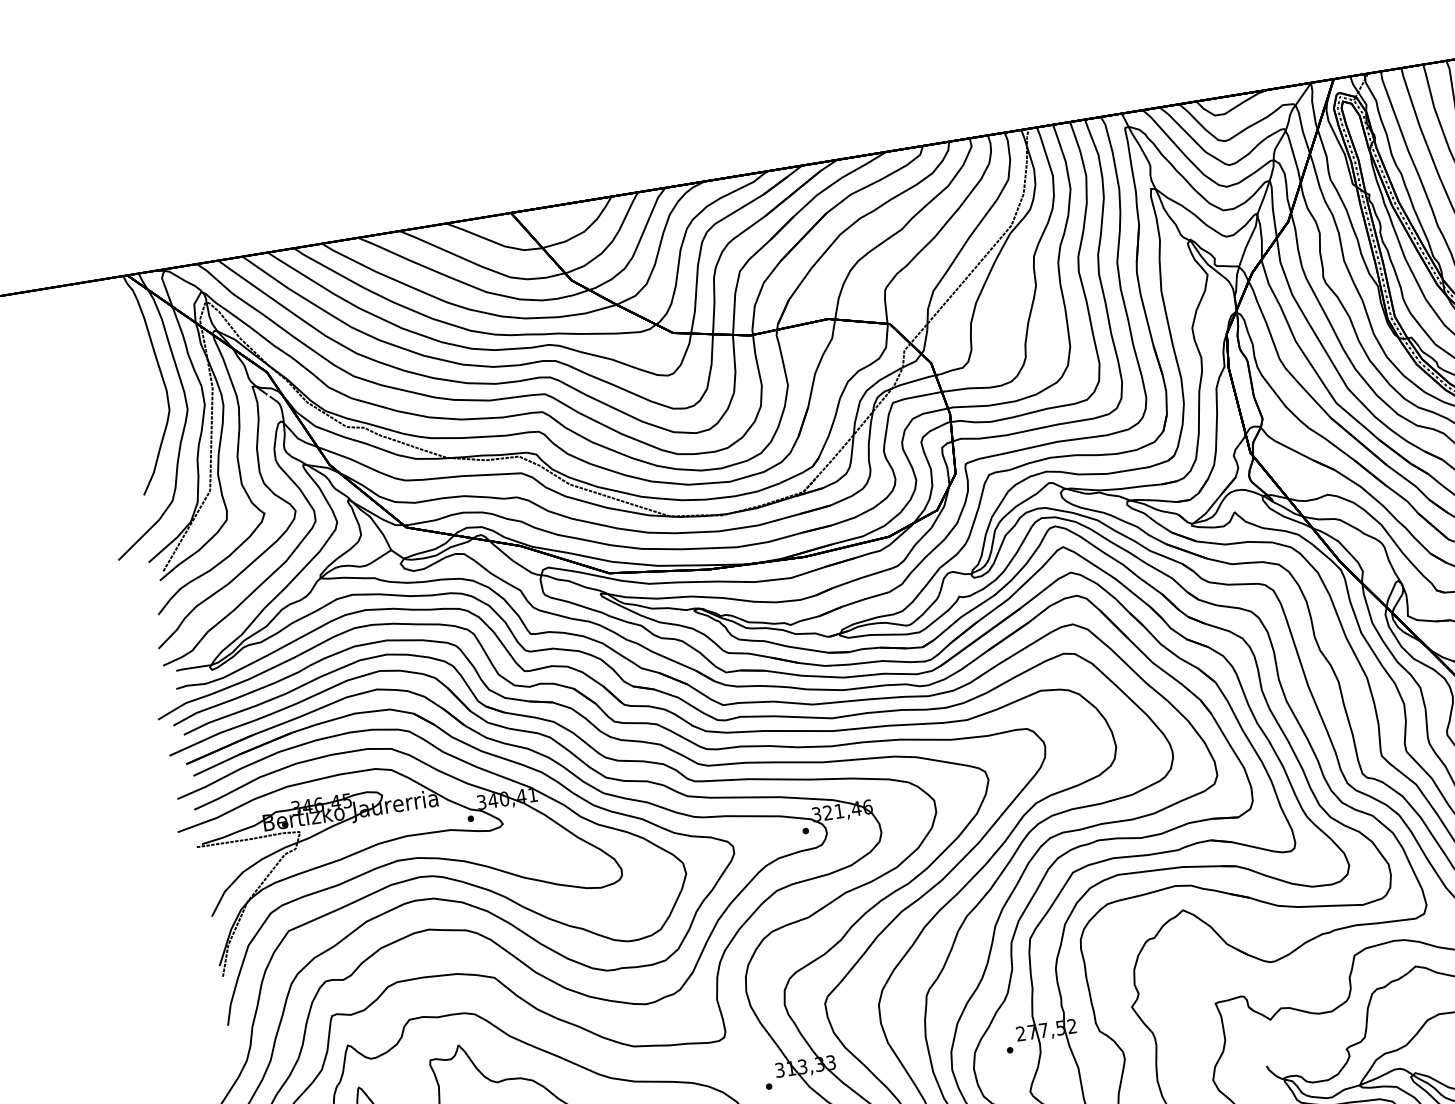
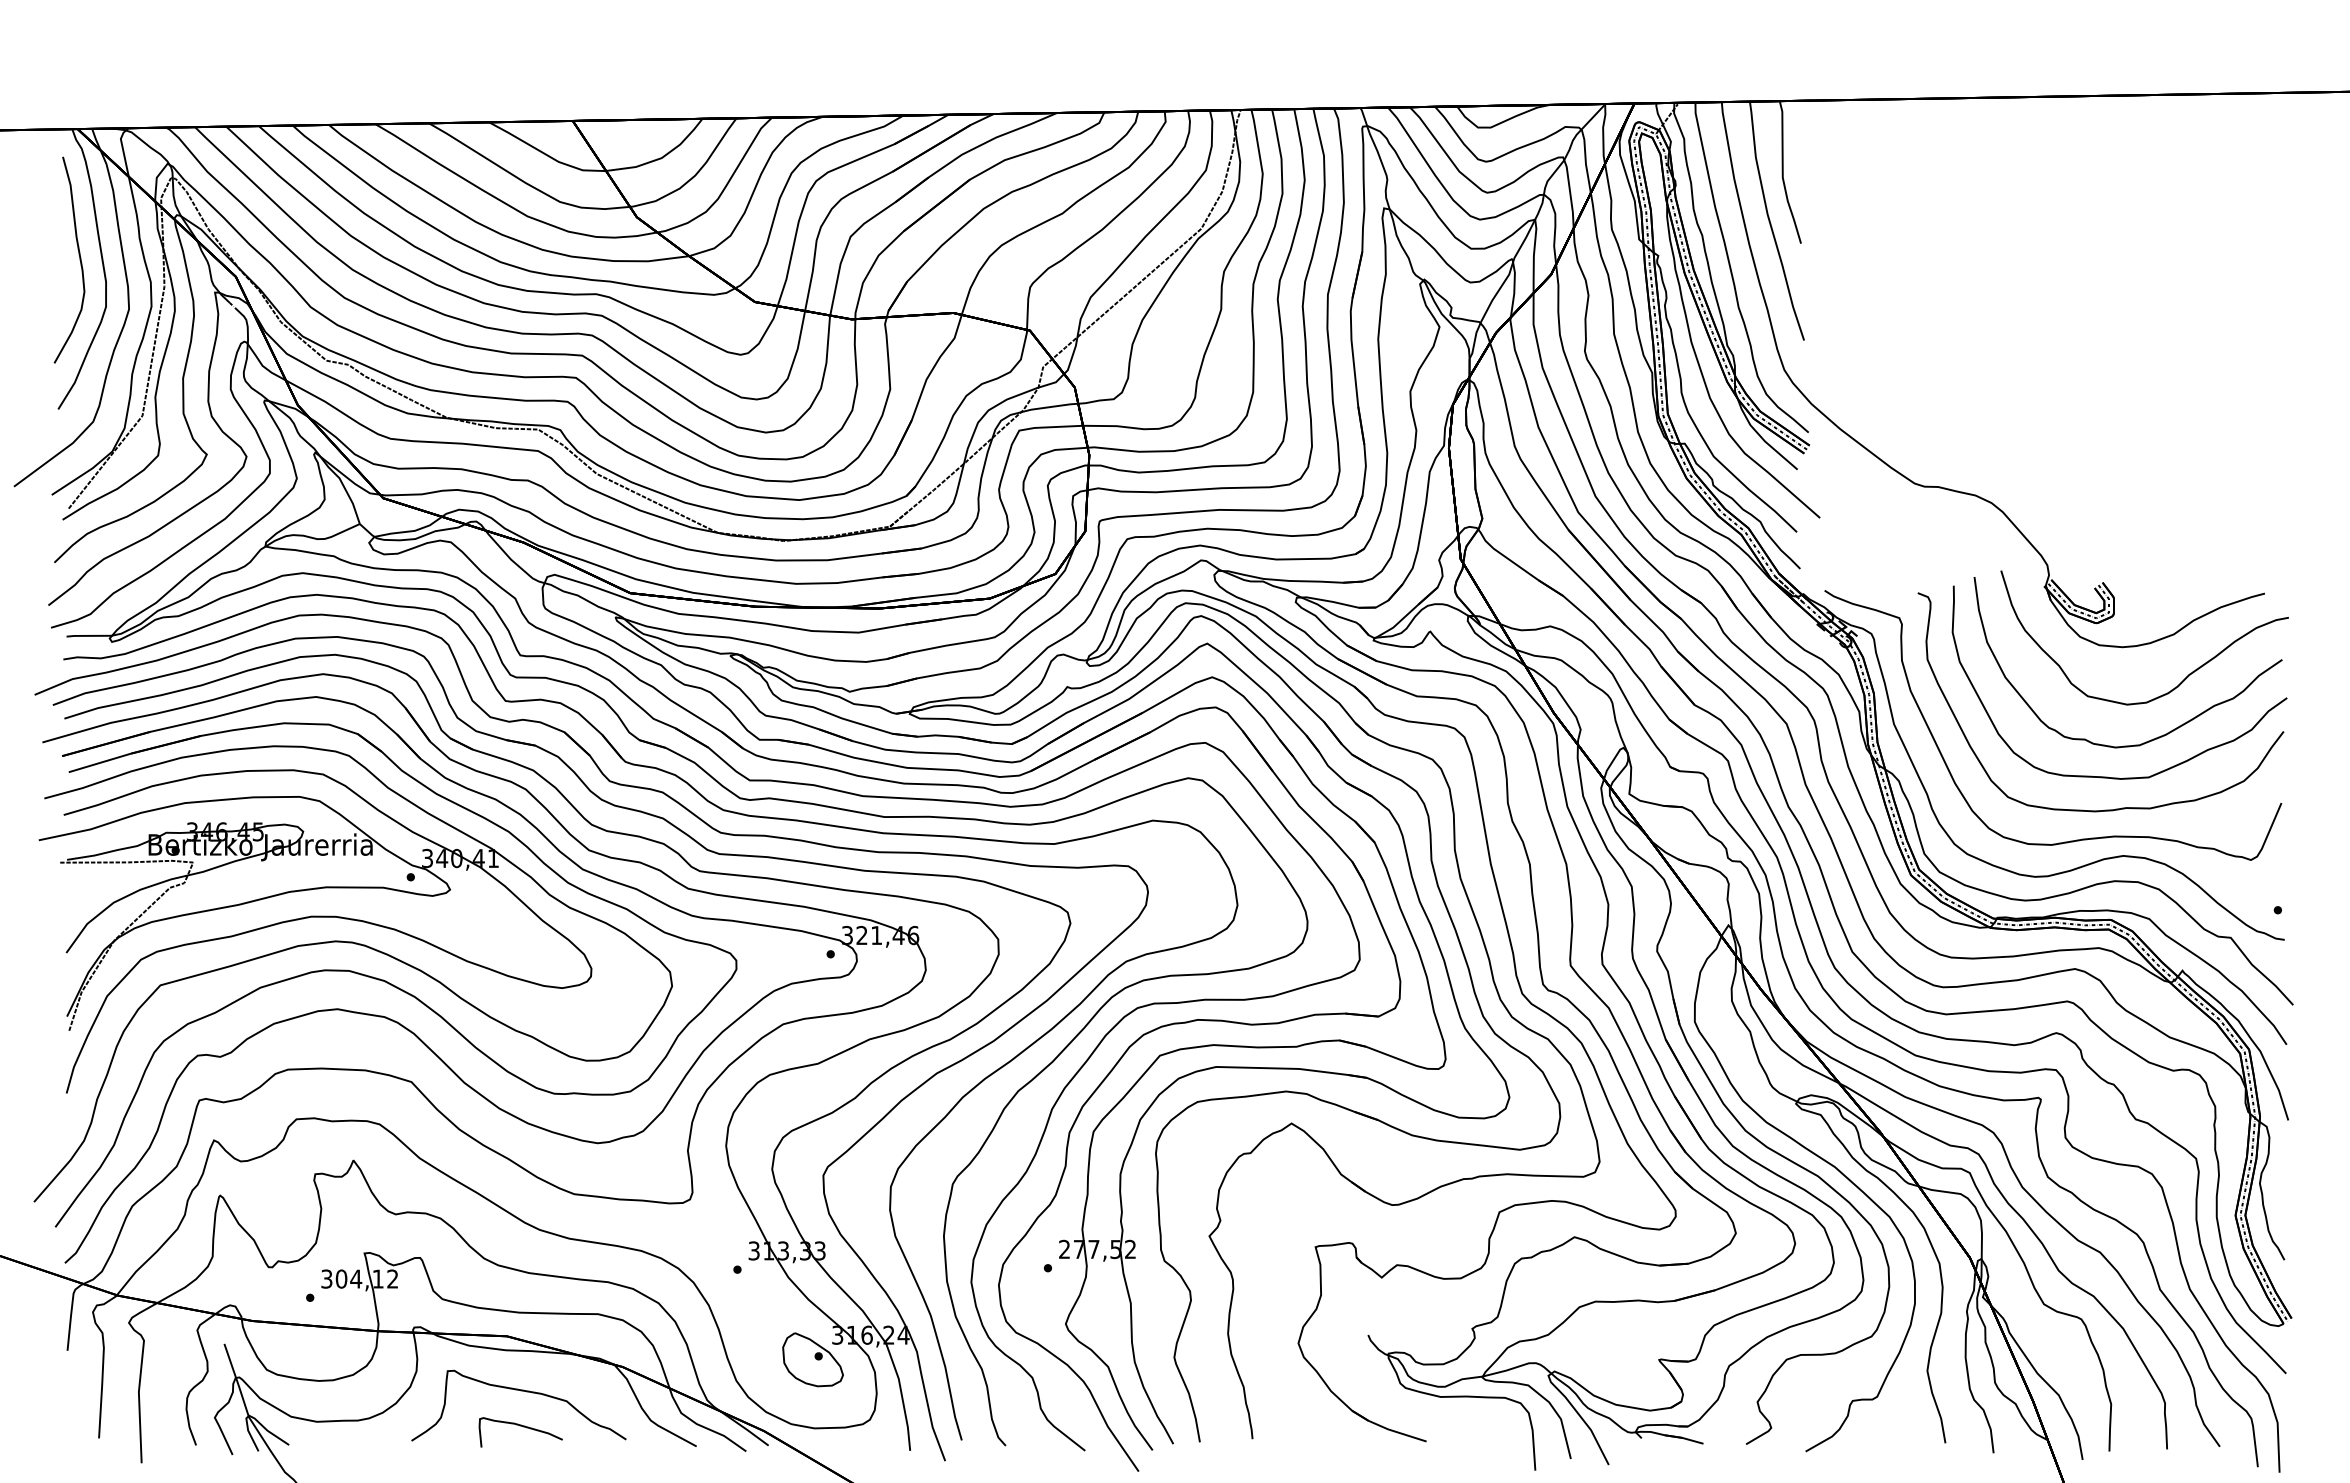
curve: (143, 376) -> (79, 259), added

